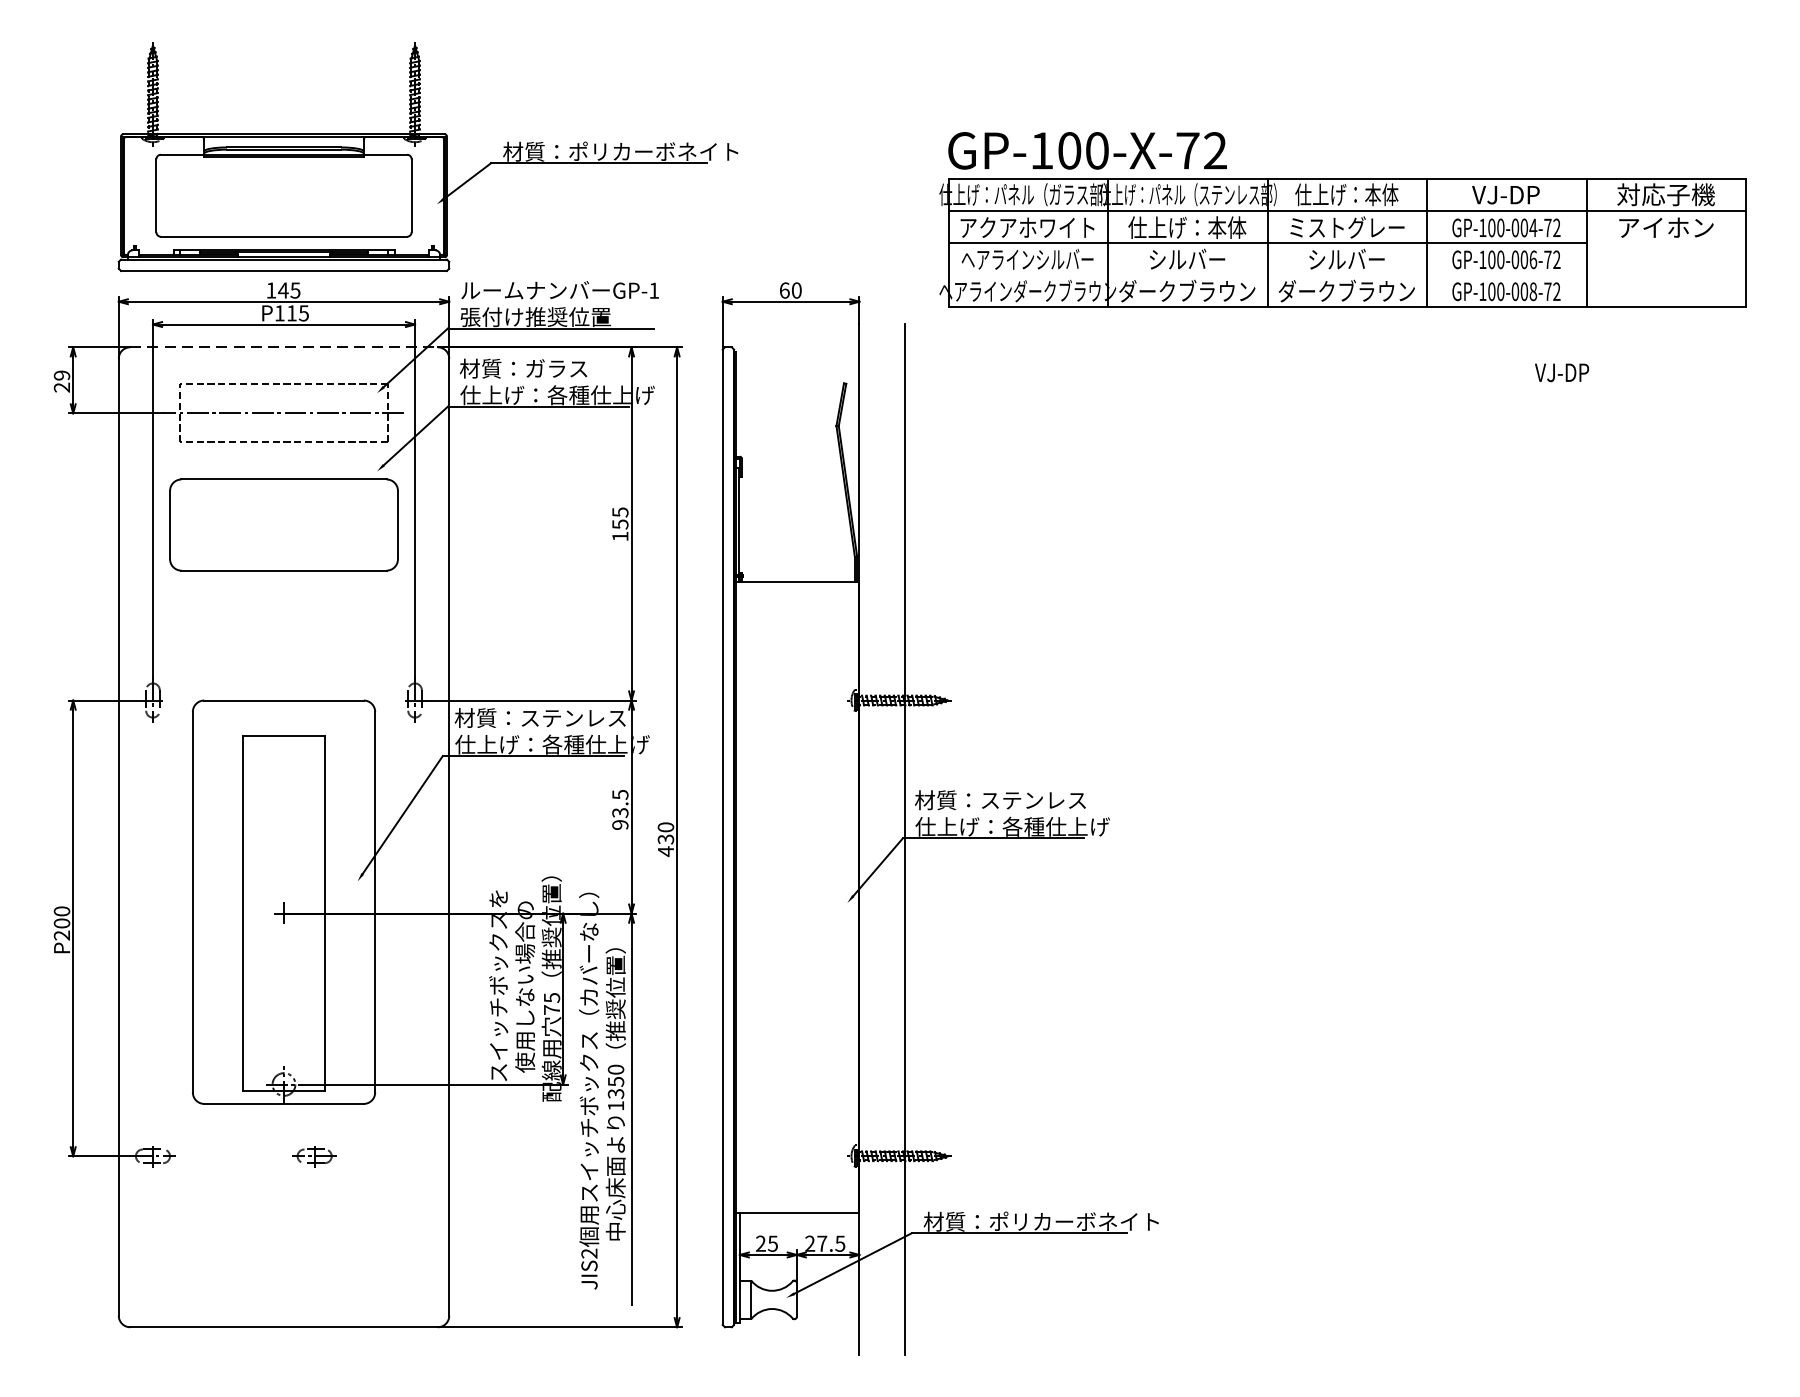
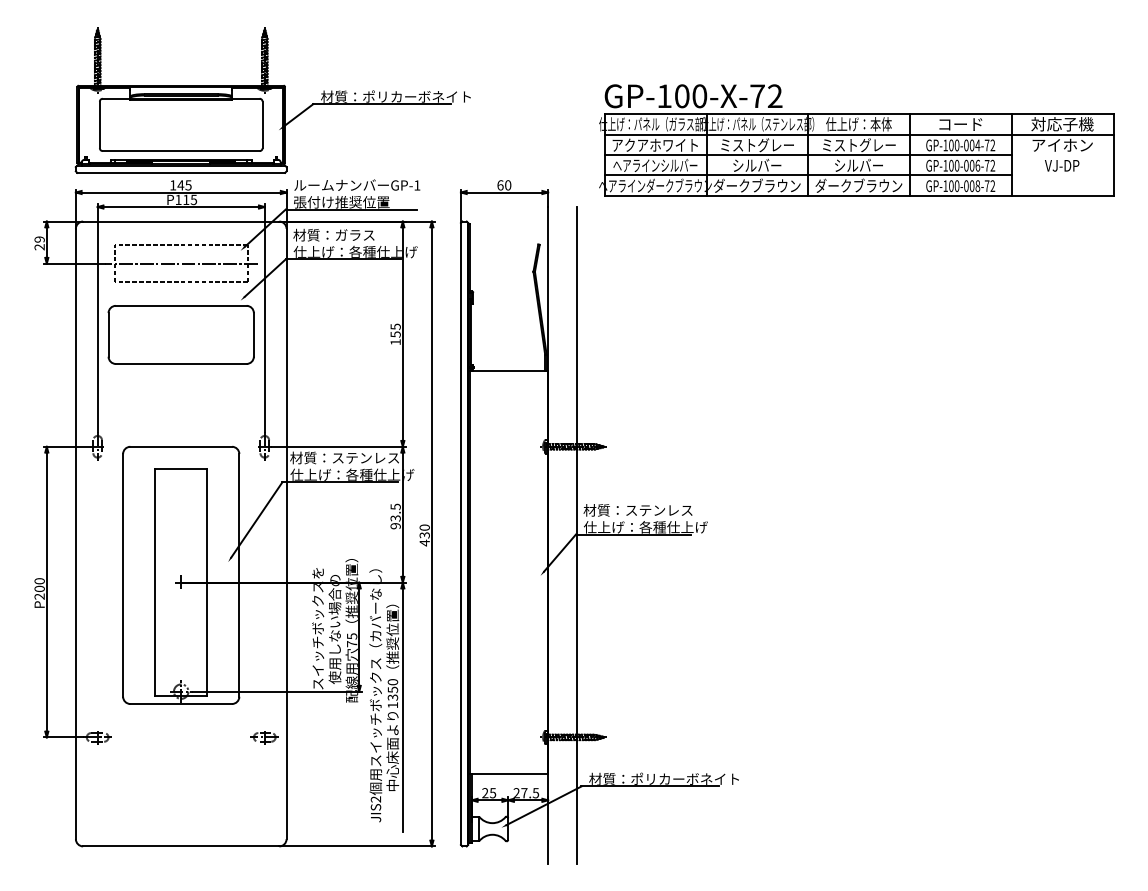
text: (1506, 195) -> (960, 124), VJ-DP -> コード
text: (1186, 228) -> (756, 145), 仕上げ：本体 -> ミストグレー
line: (1266, 275) -> (807, 175), added
line: (284, 347) -> (181, 221), dashed -> solid
text: (1562, 372) -> (1062, 165), moved
part: (314, 1156) -> (264, 737), moved

